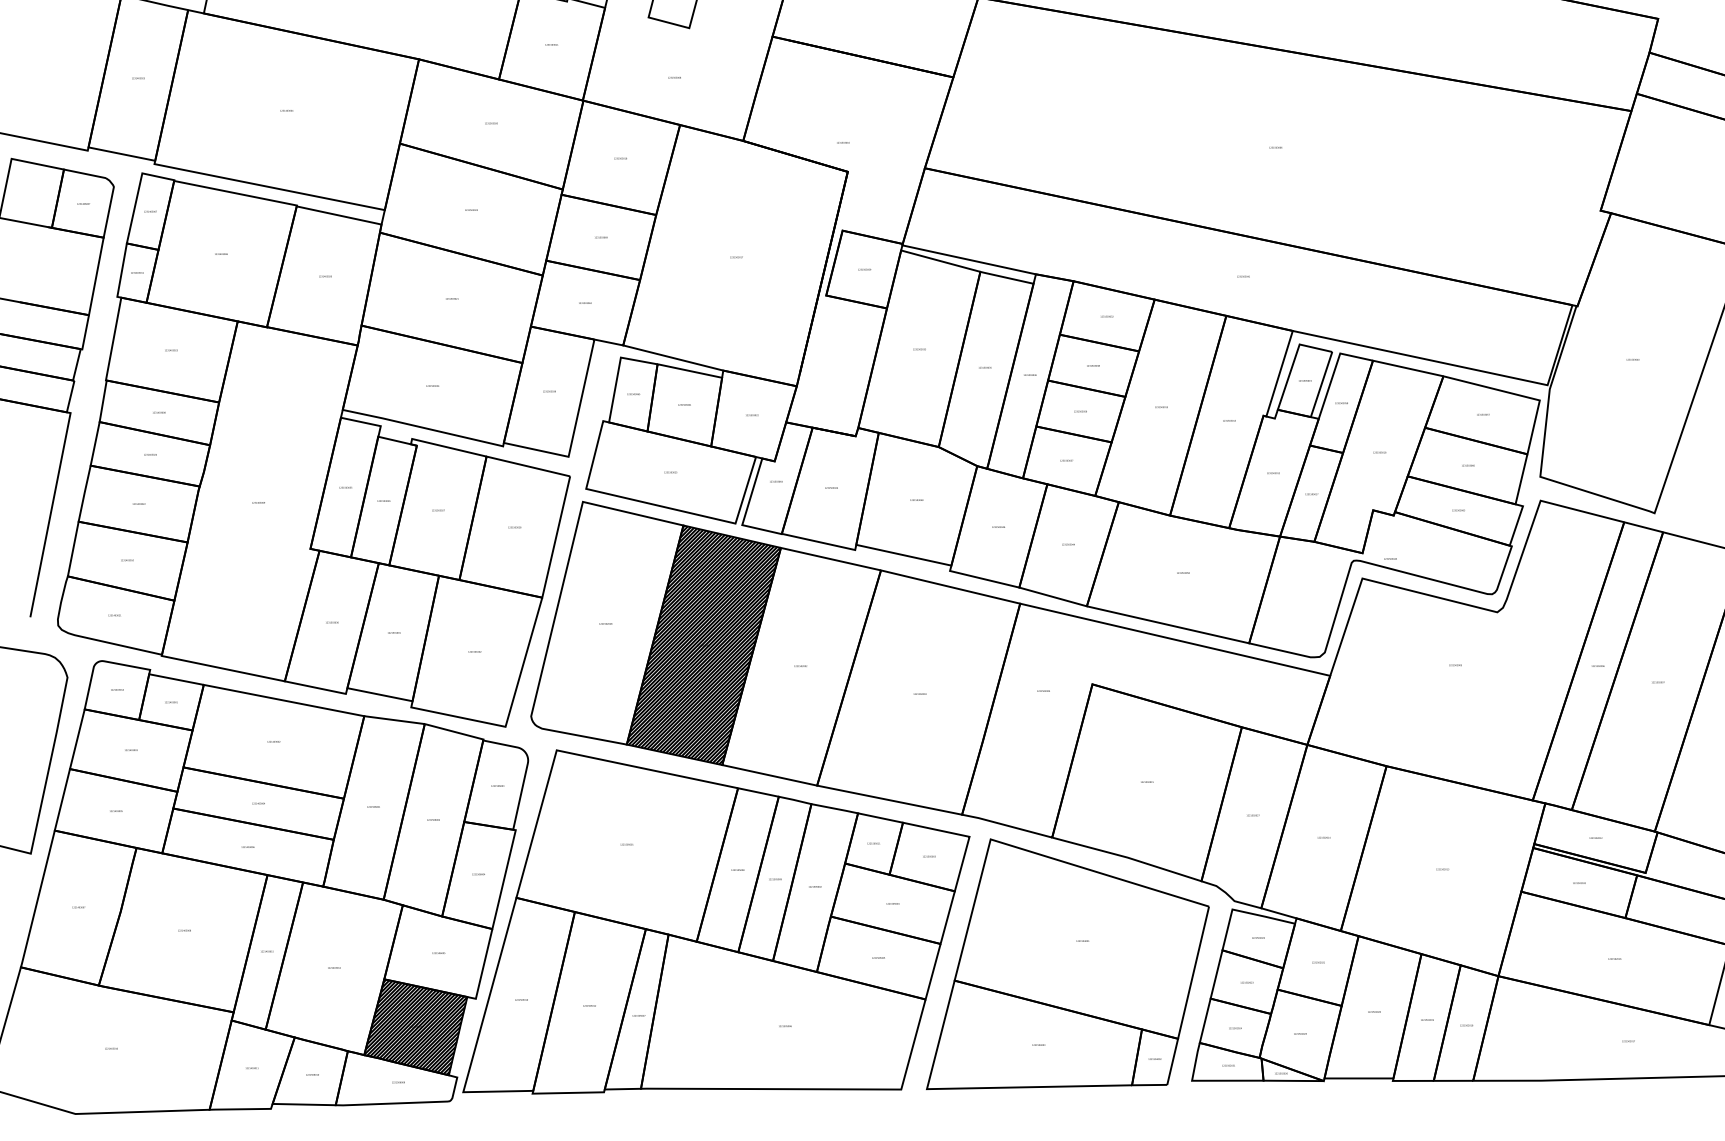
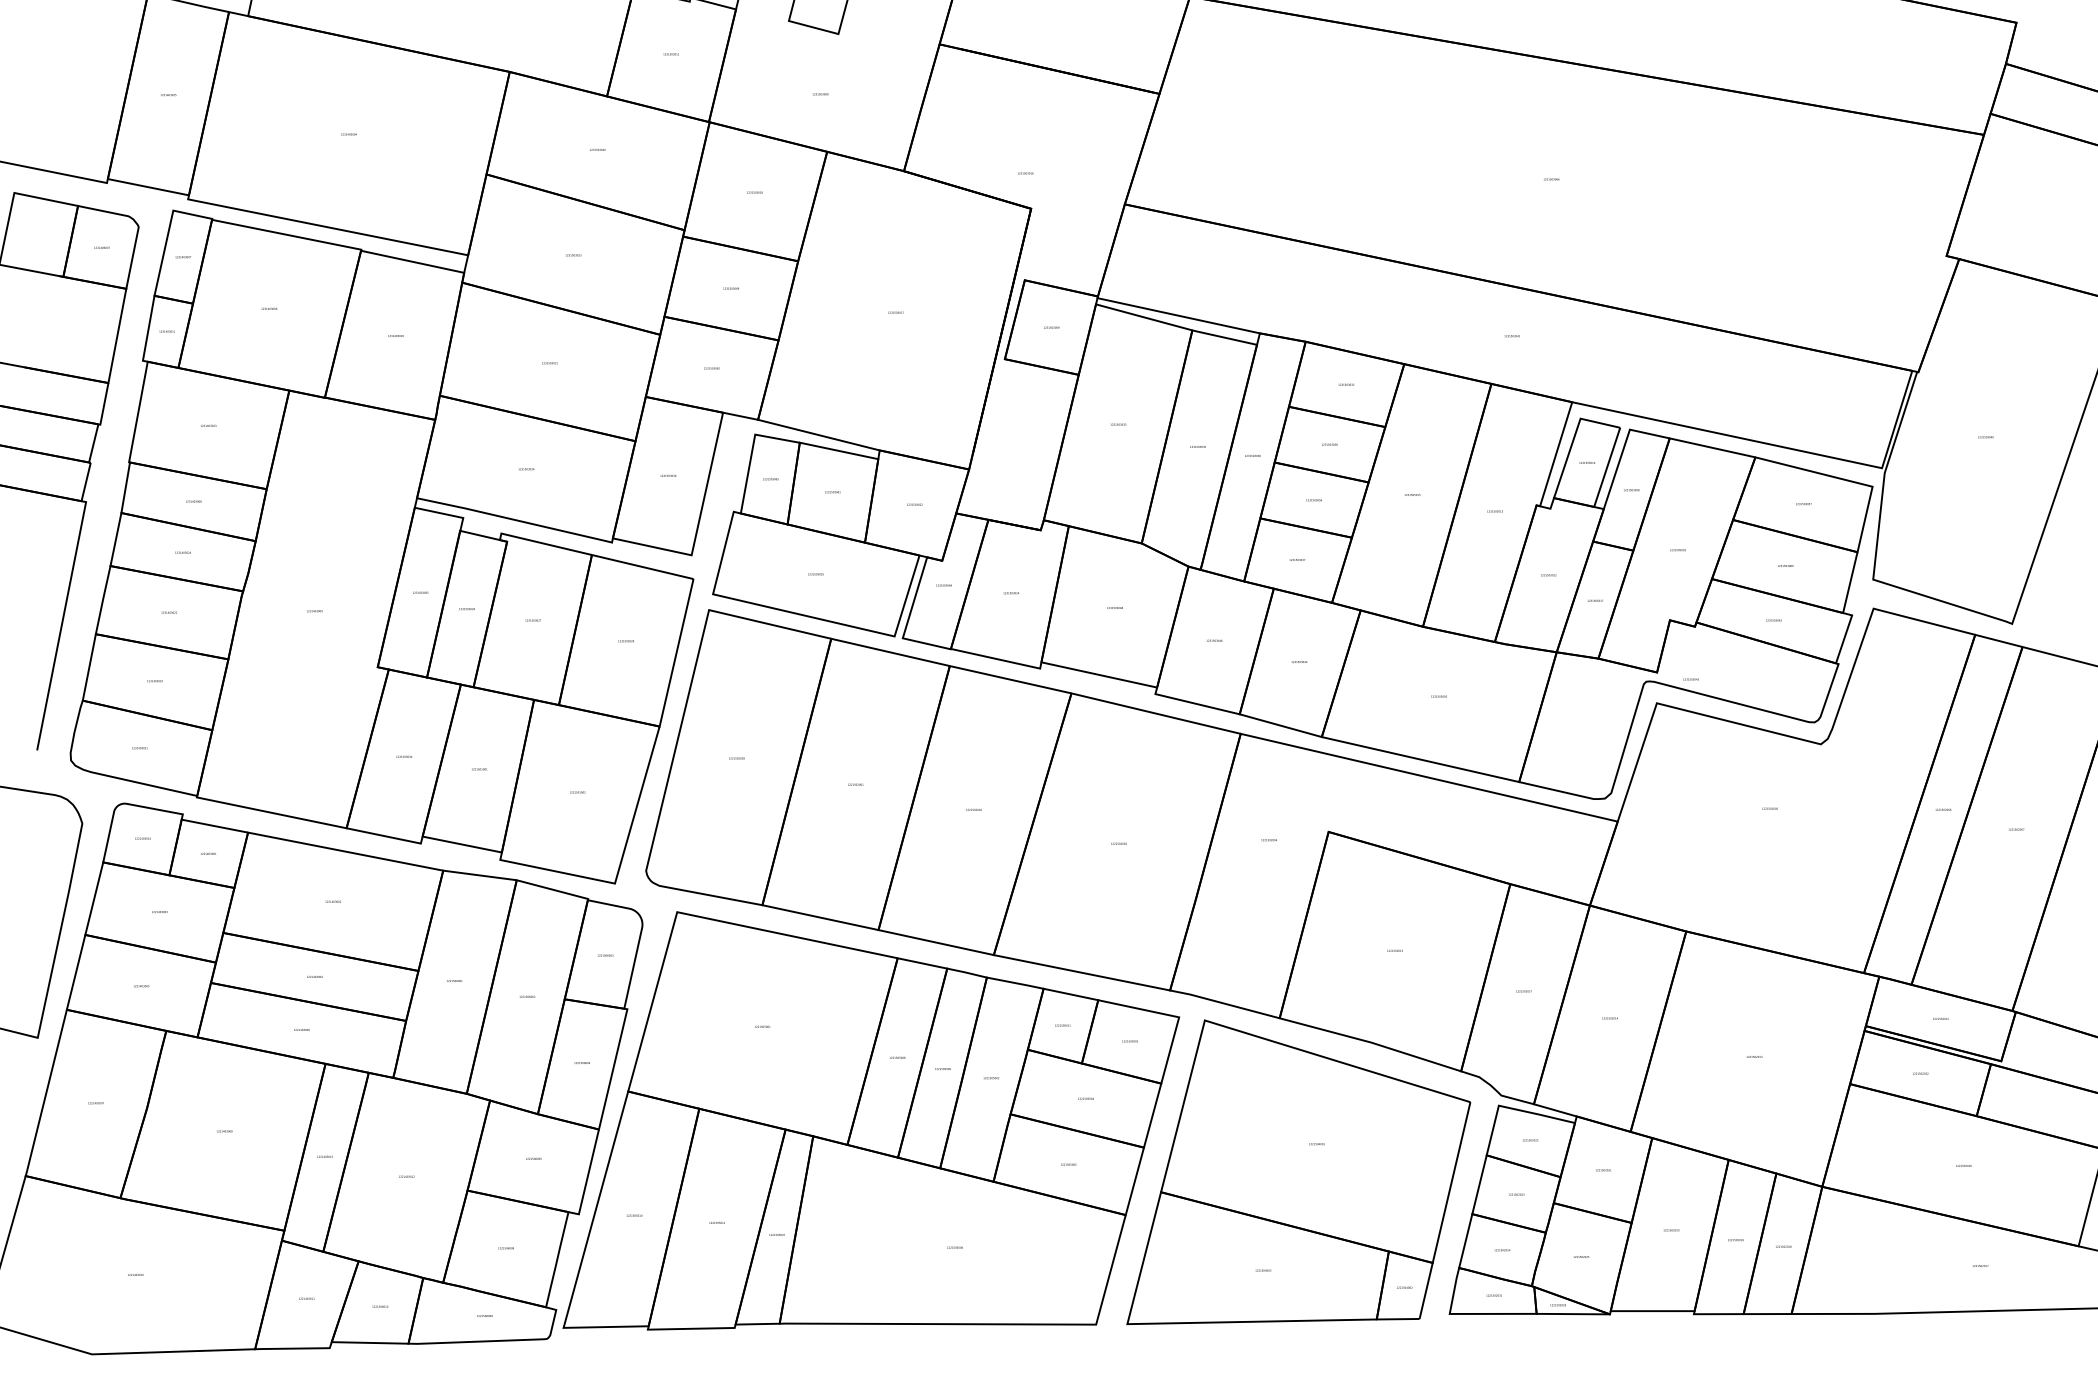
hatch: (704, 645) -> (856, 784), removed
hatch: (415, 1026) -> (505, 1248), removed

